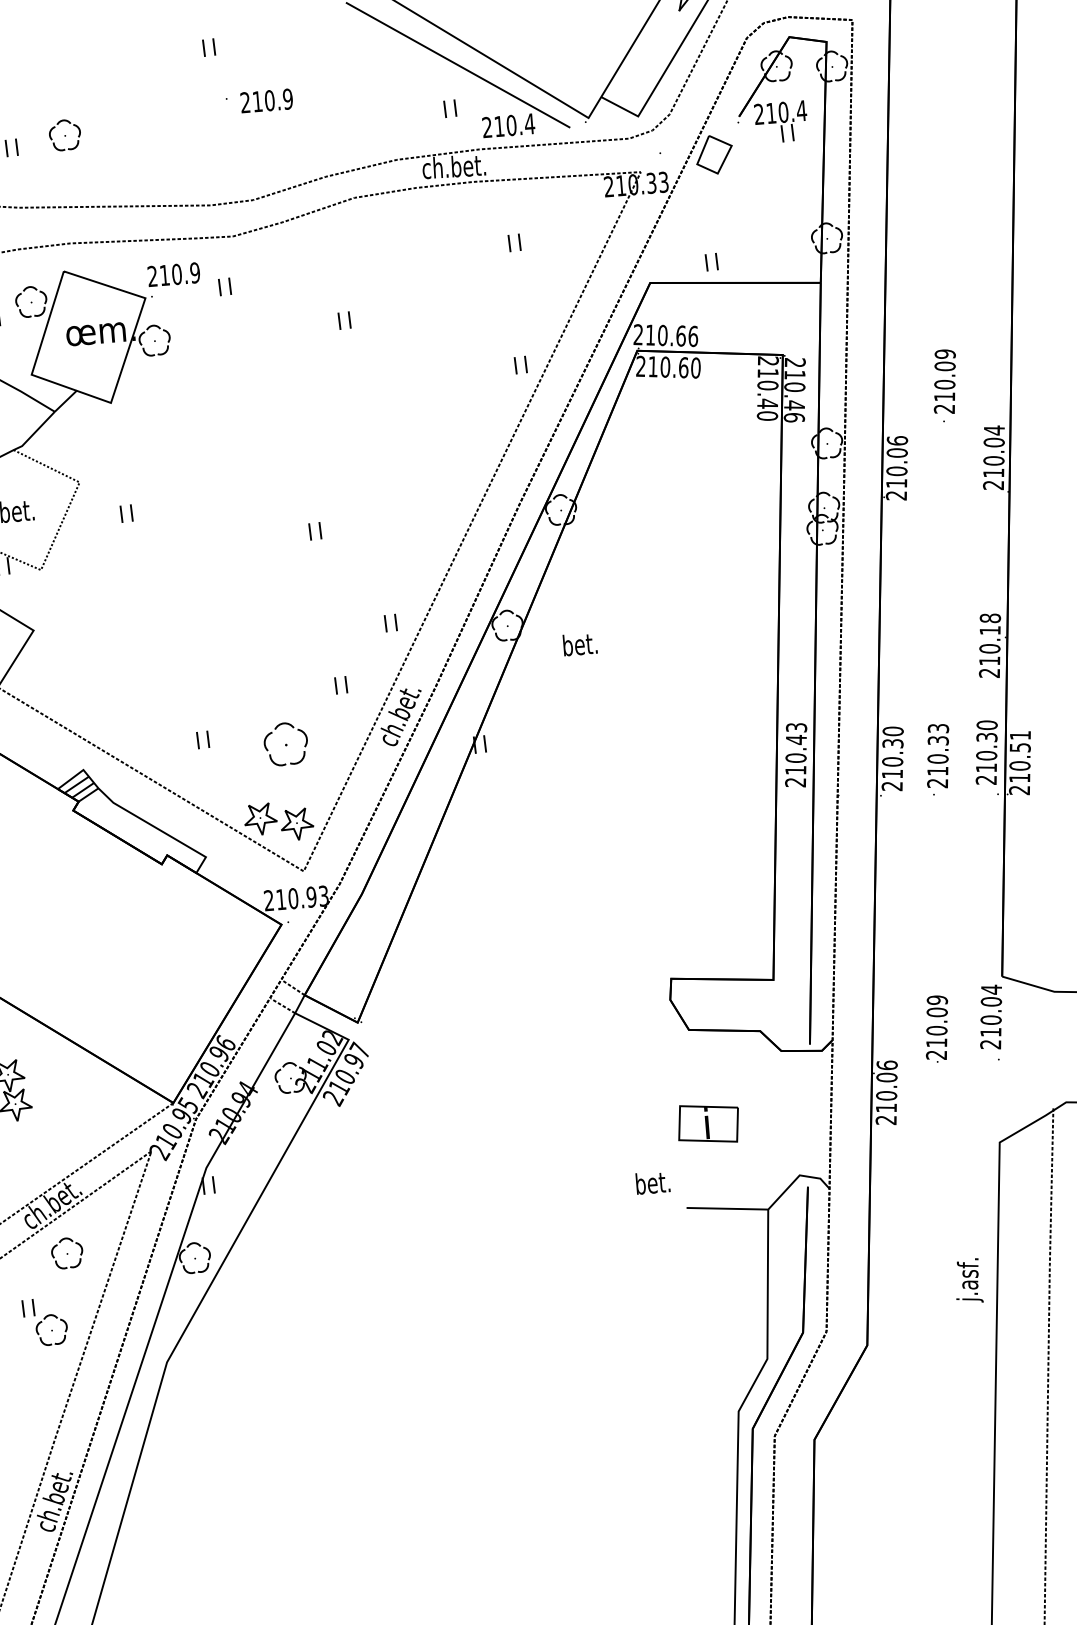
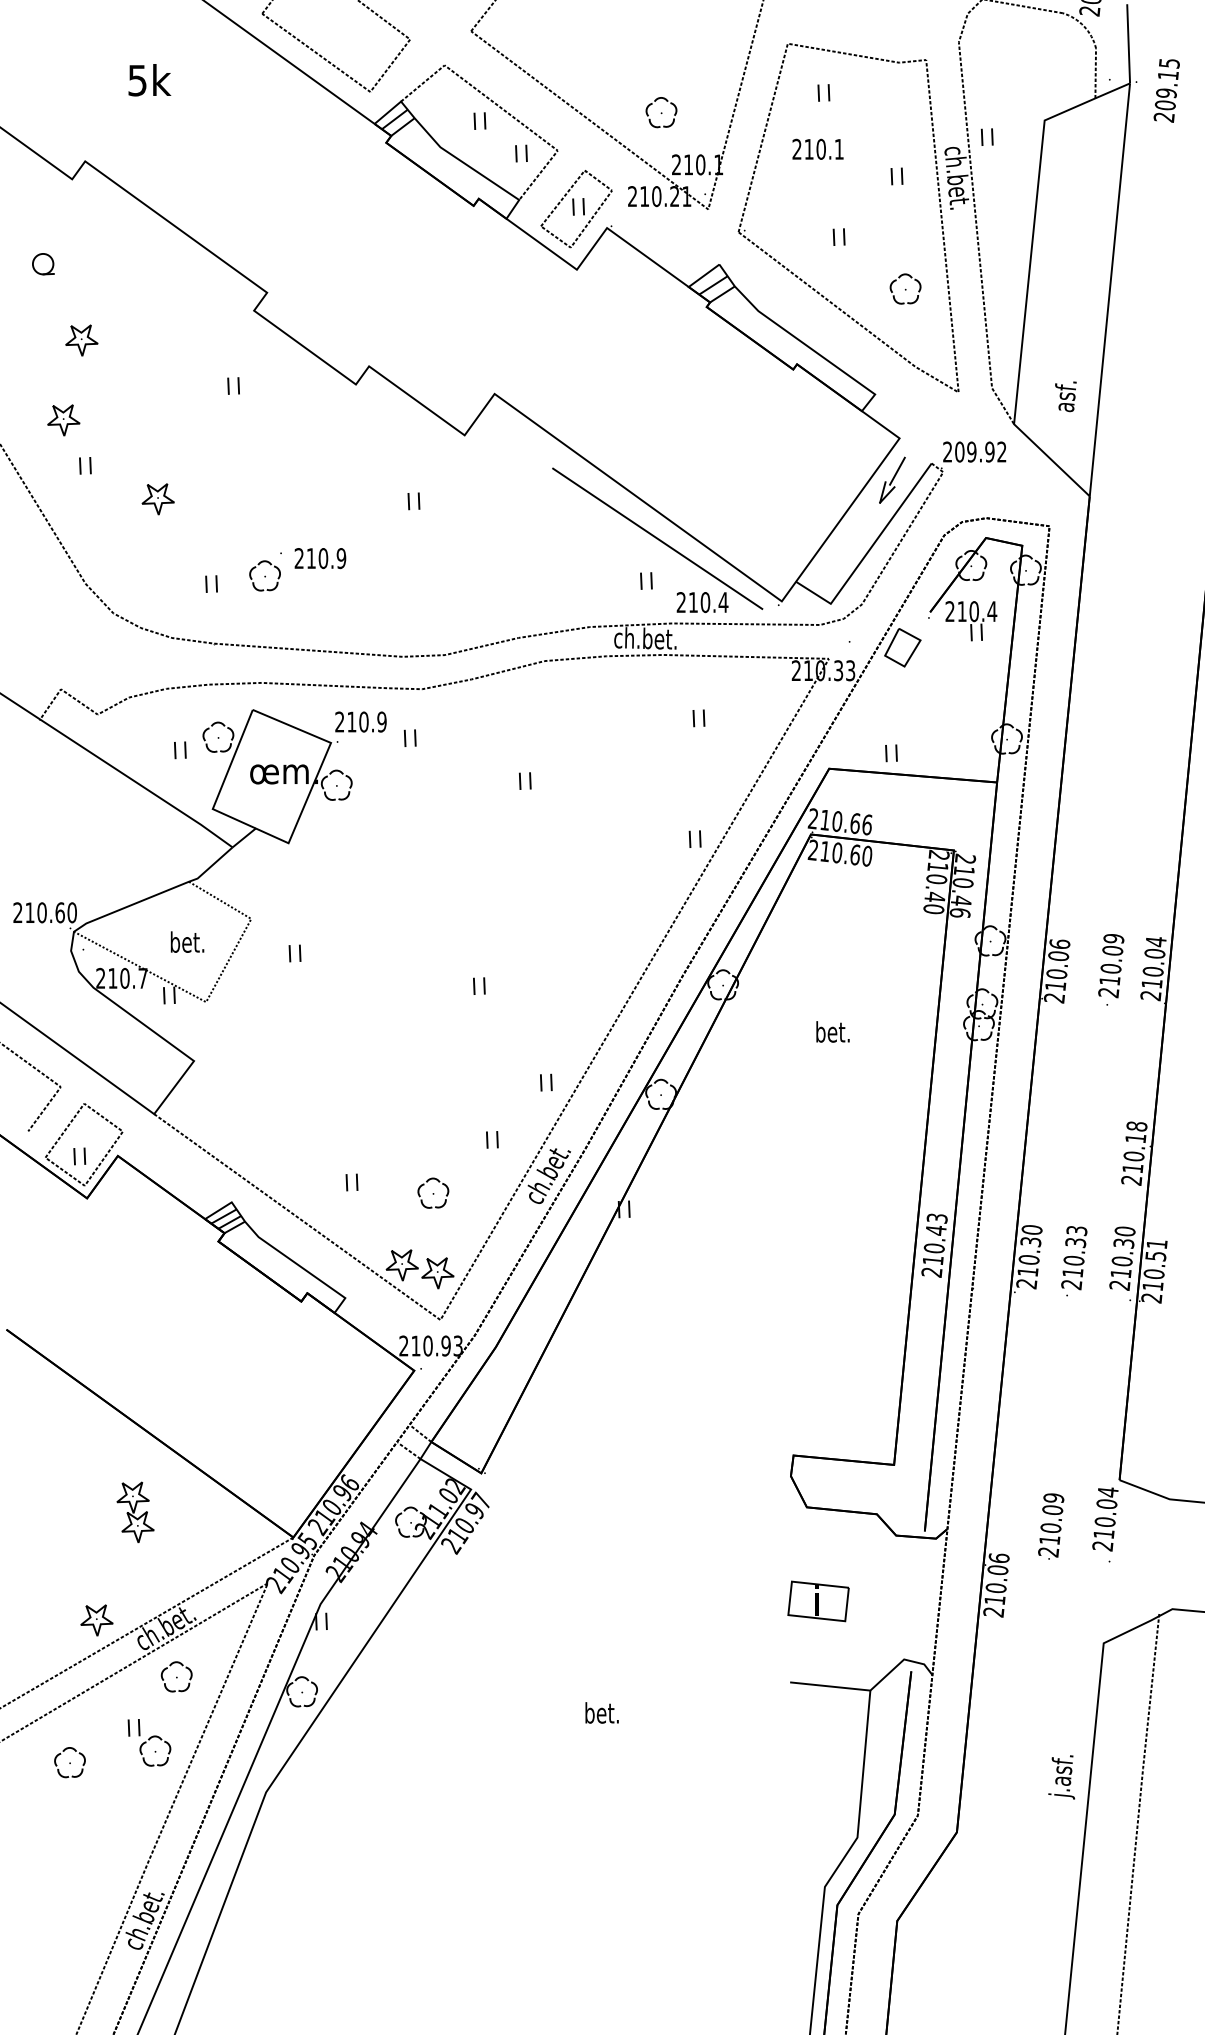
text: (259, 101) -> (313, 558), moved
text: (945, 385) -> (1111, 969), moved
text: (579, 644) -> (832, 1031), moved
part: (286, 743) -> (433, 1192), size x0.71
text: (652, 1182) -> (601, 1712), moved

